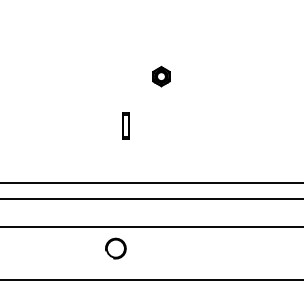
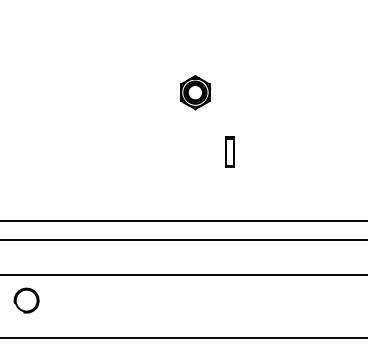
part: (161, 76) -> (195, 92), size x1.43
part: (125, 125) -> (229, 151), moved
part: (115, 248) -> (26, 300), moved

